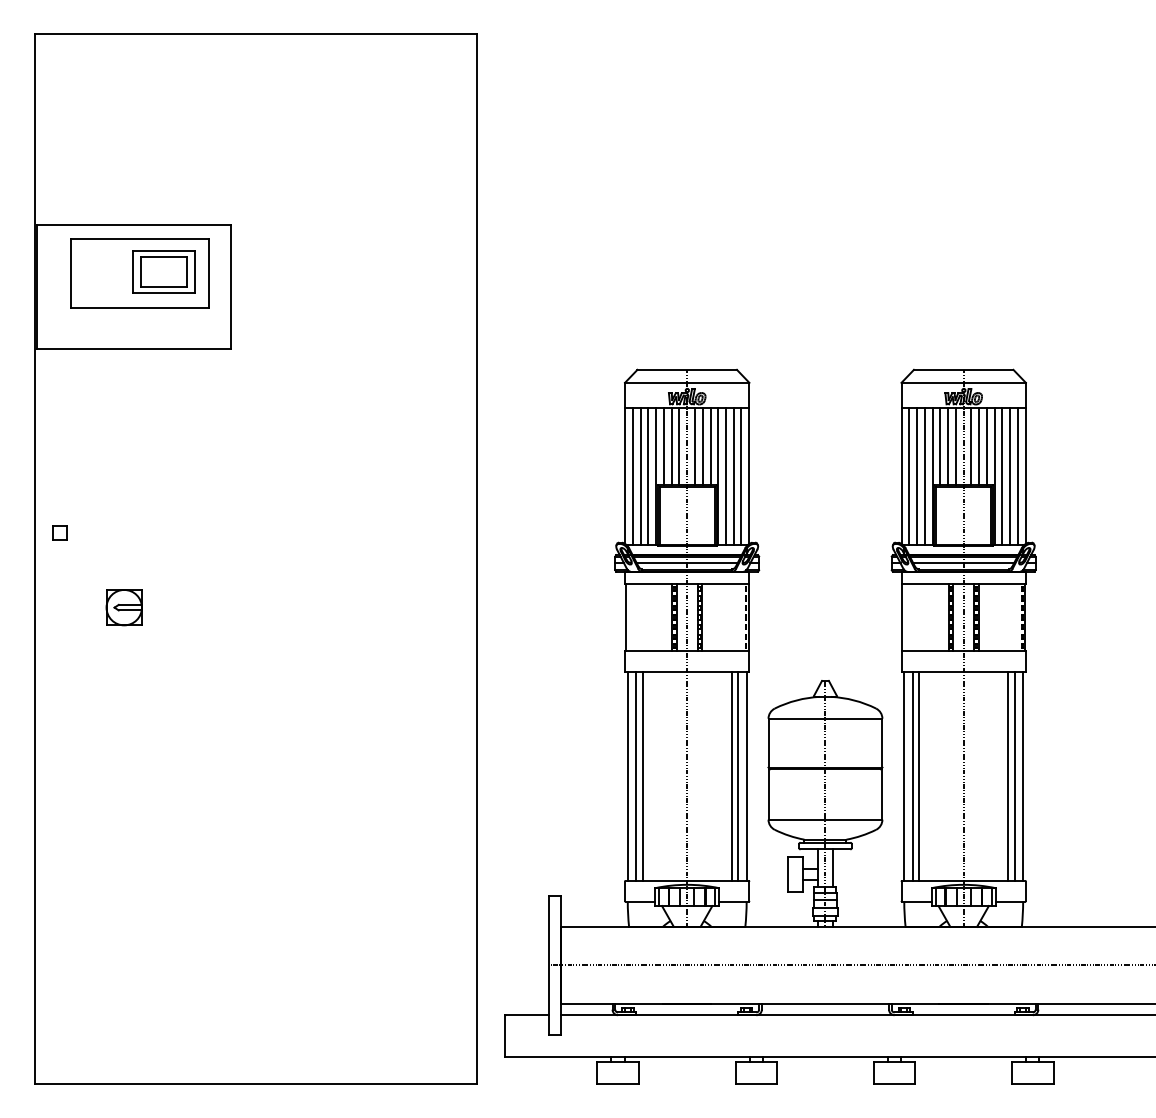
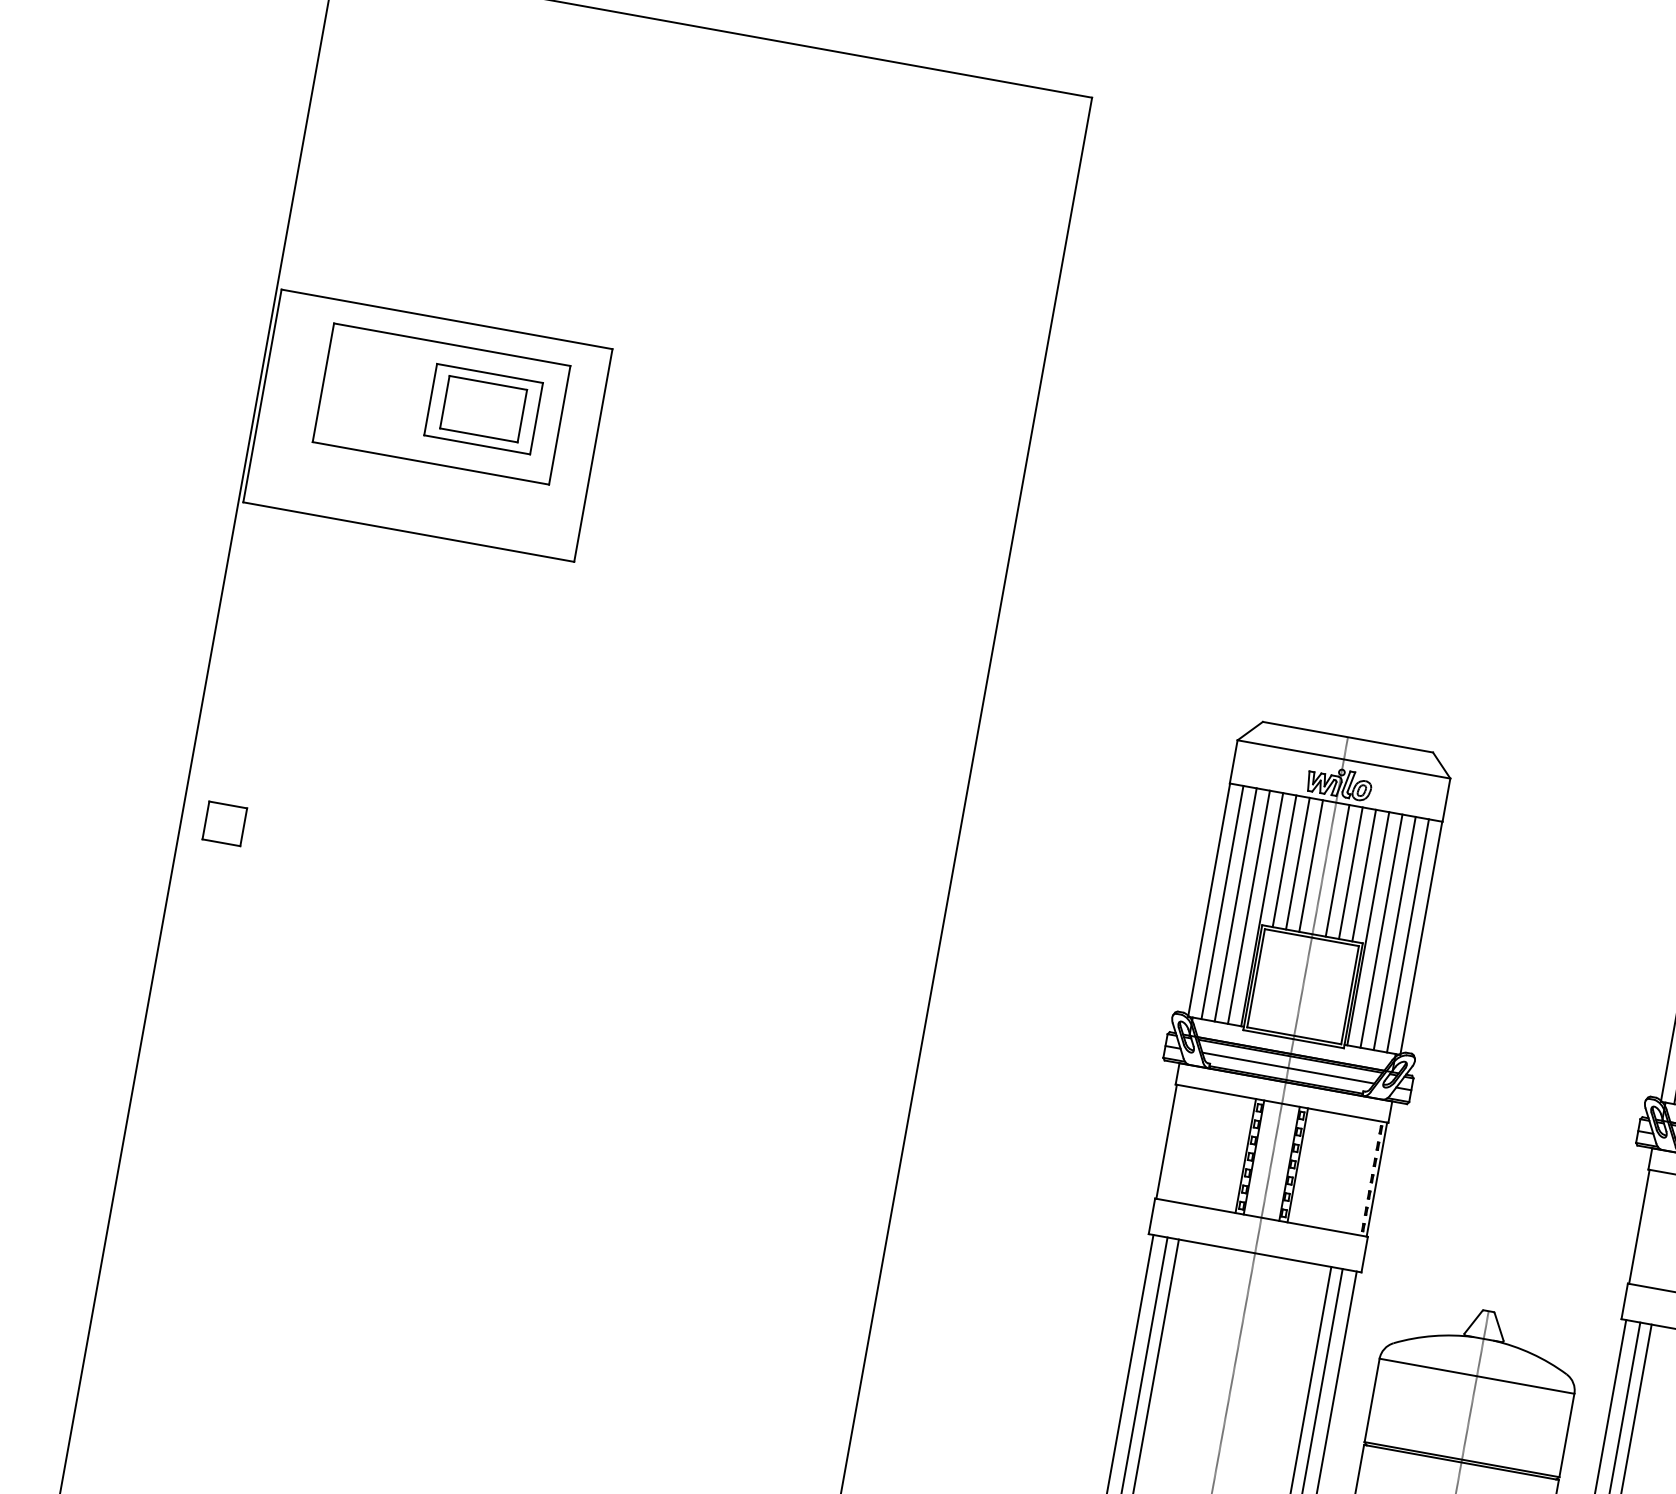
part: (59, 532) -> (224, 822), size x1.6
part: (123, 607) -> (311, 970), removed

